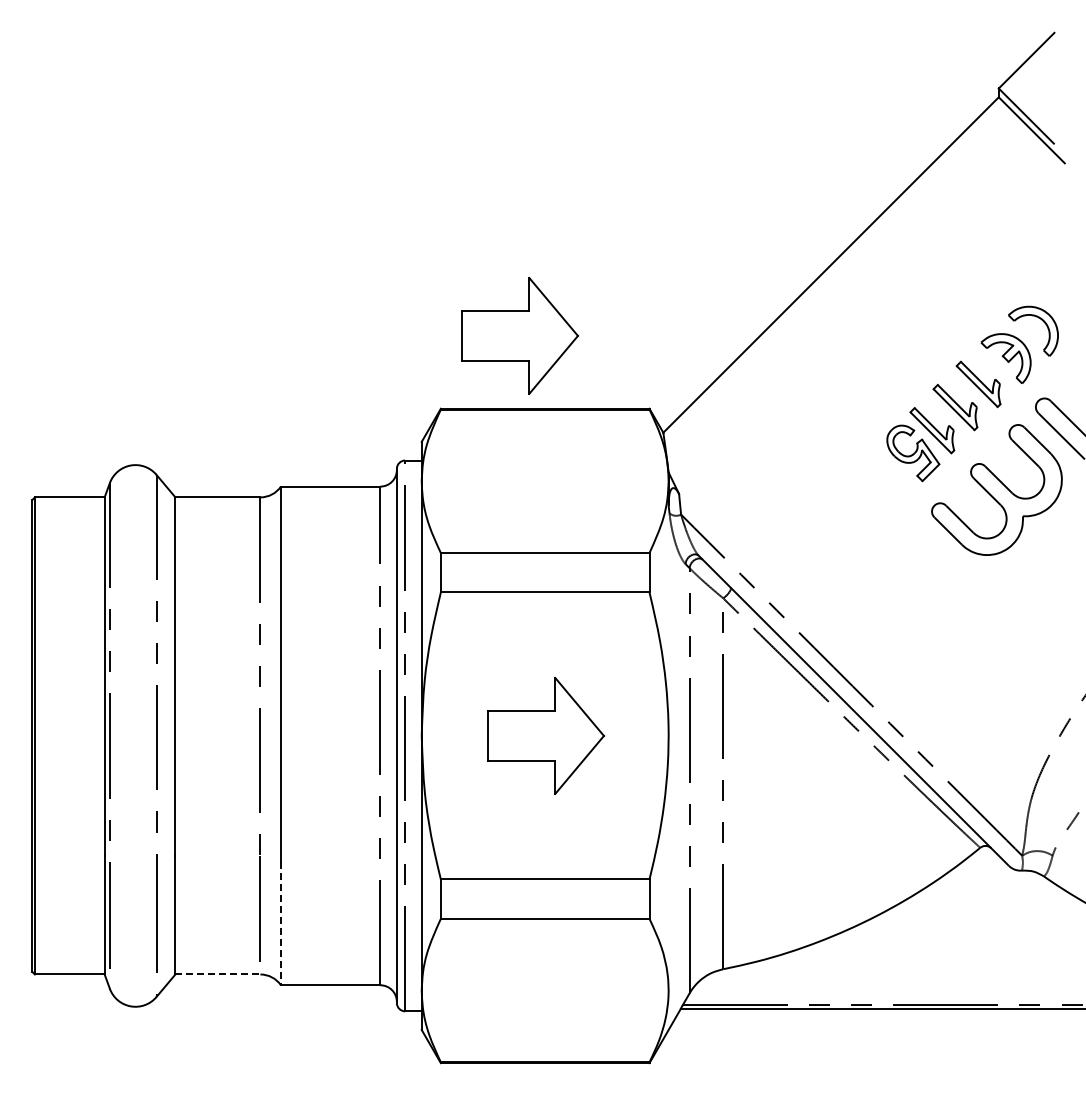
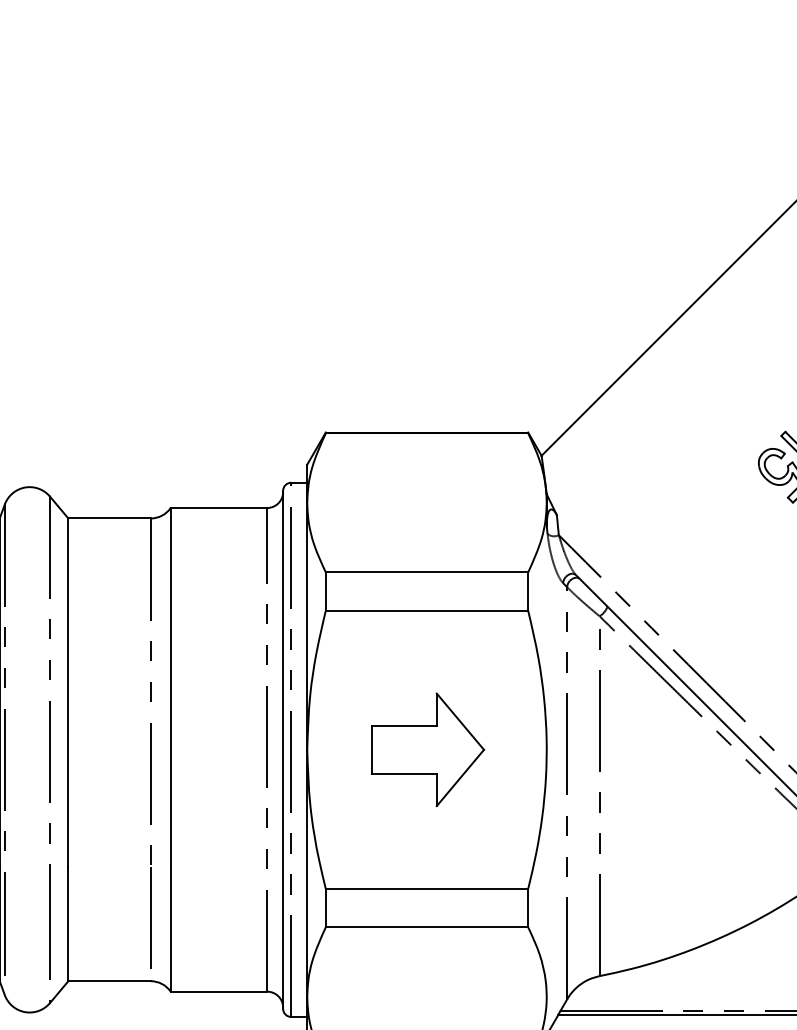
part: (520, 335) -> (403, 361), removed
line: (280, 923) -> (170, 931), dashed -> solid
line: (217, 974) -> (109, 981), dashed -> solid

